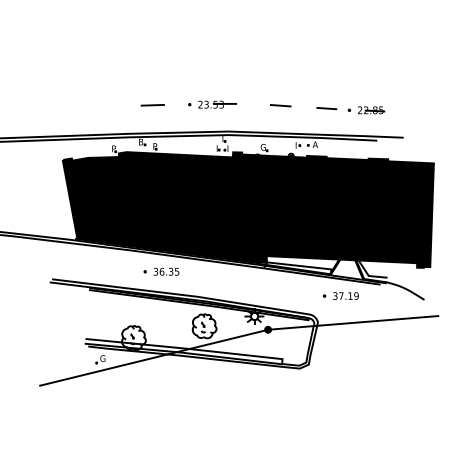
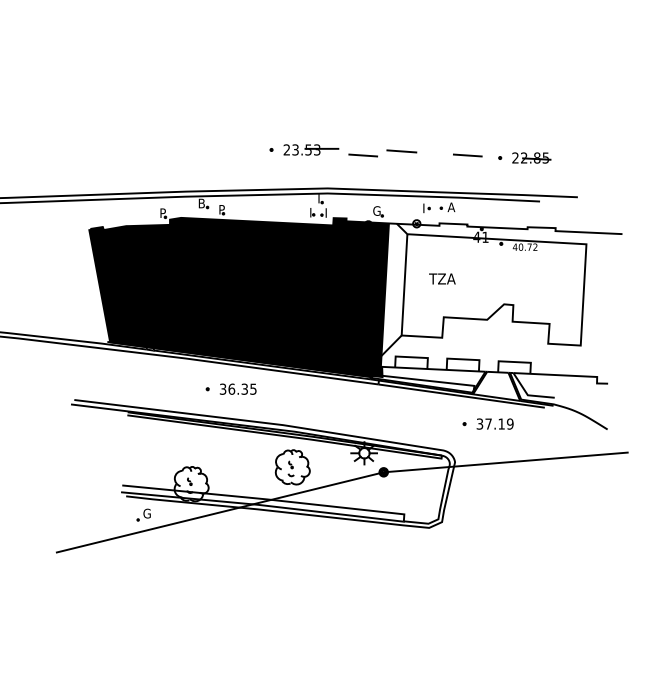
line: (152, 105) -> (218, 151), removed
line: (253, 108) -> (362, 155), added
fill: (350, 211) -> (501, 302), removed

